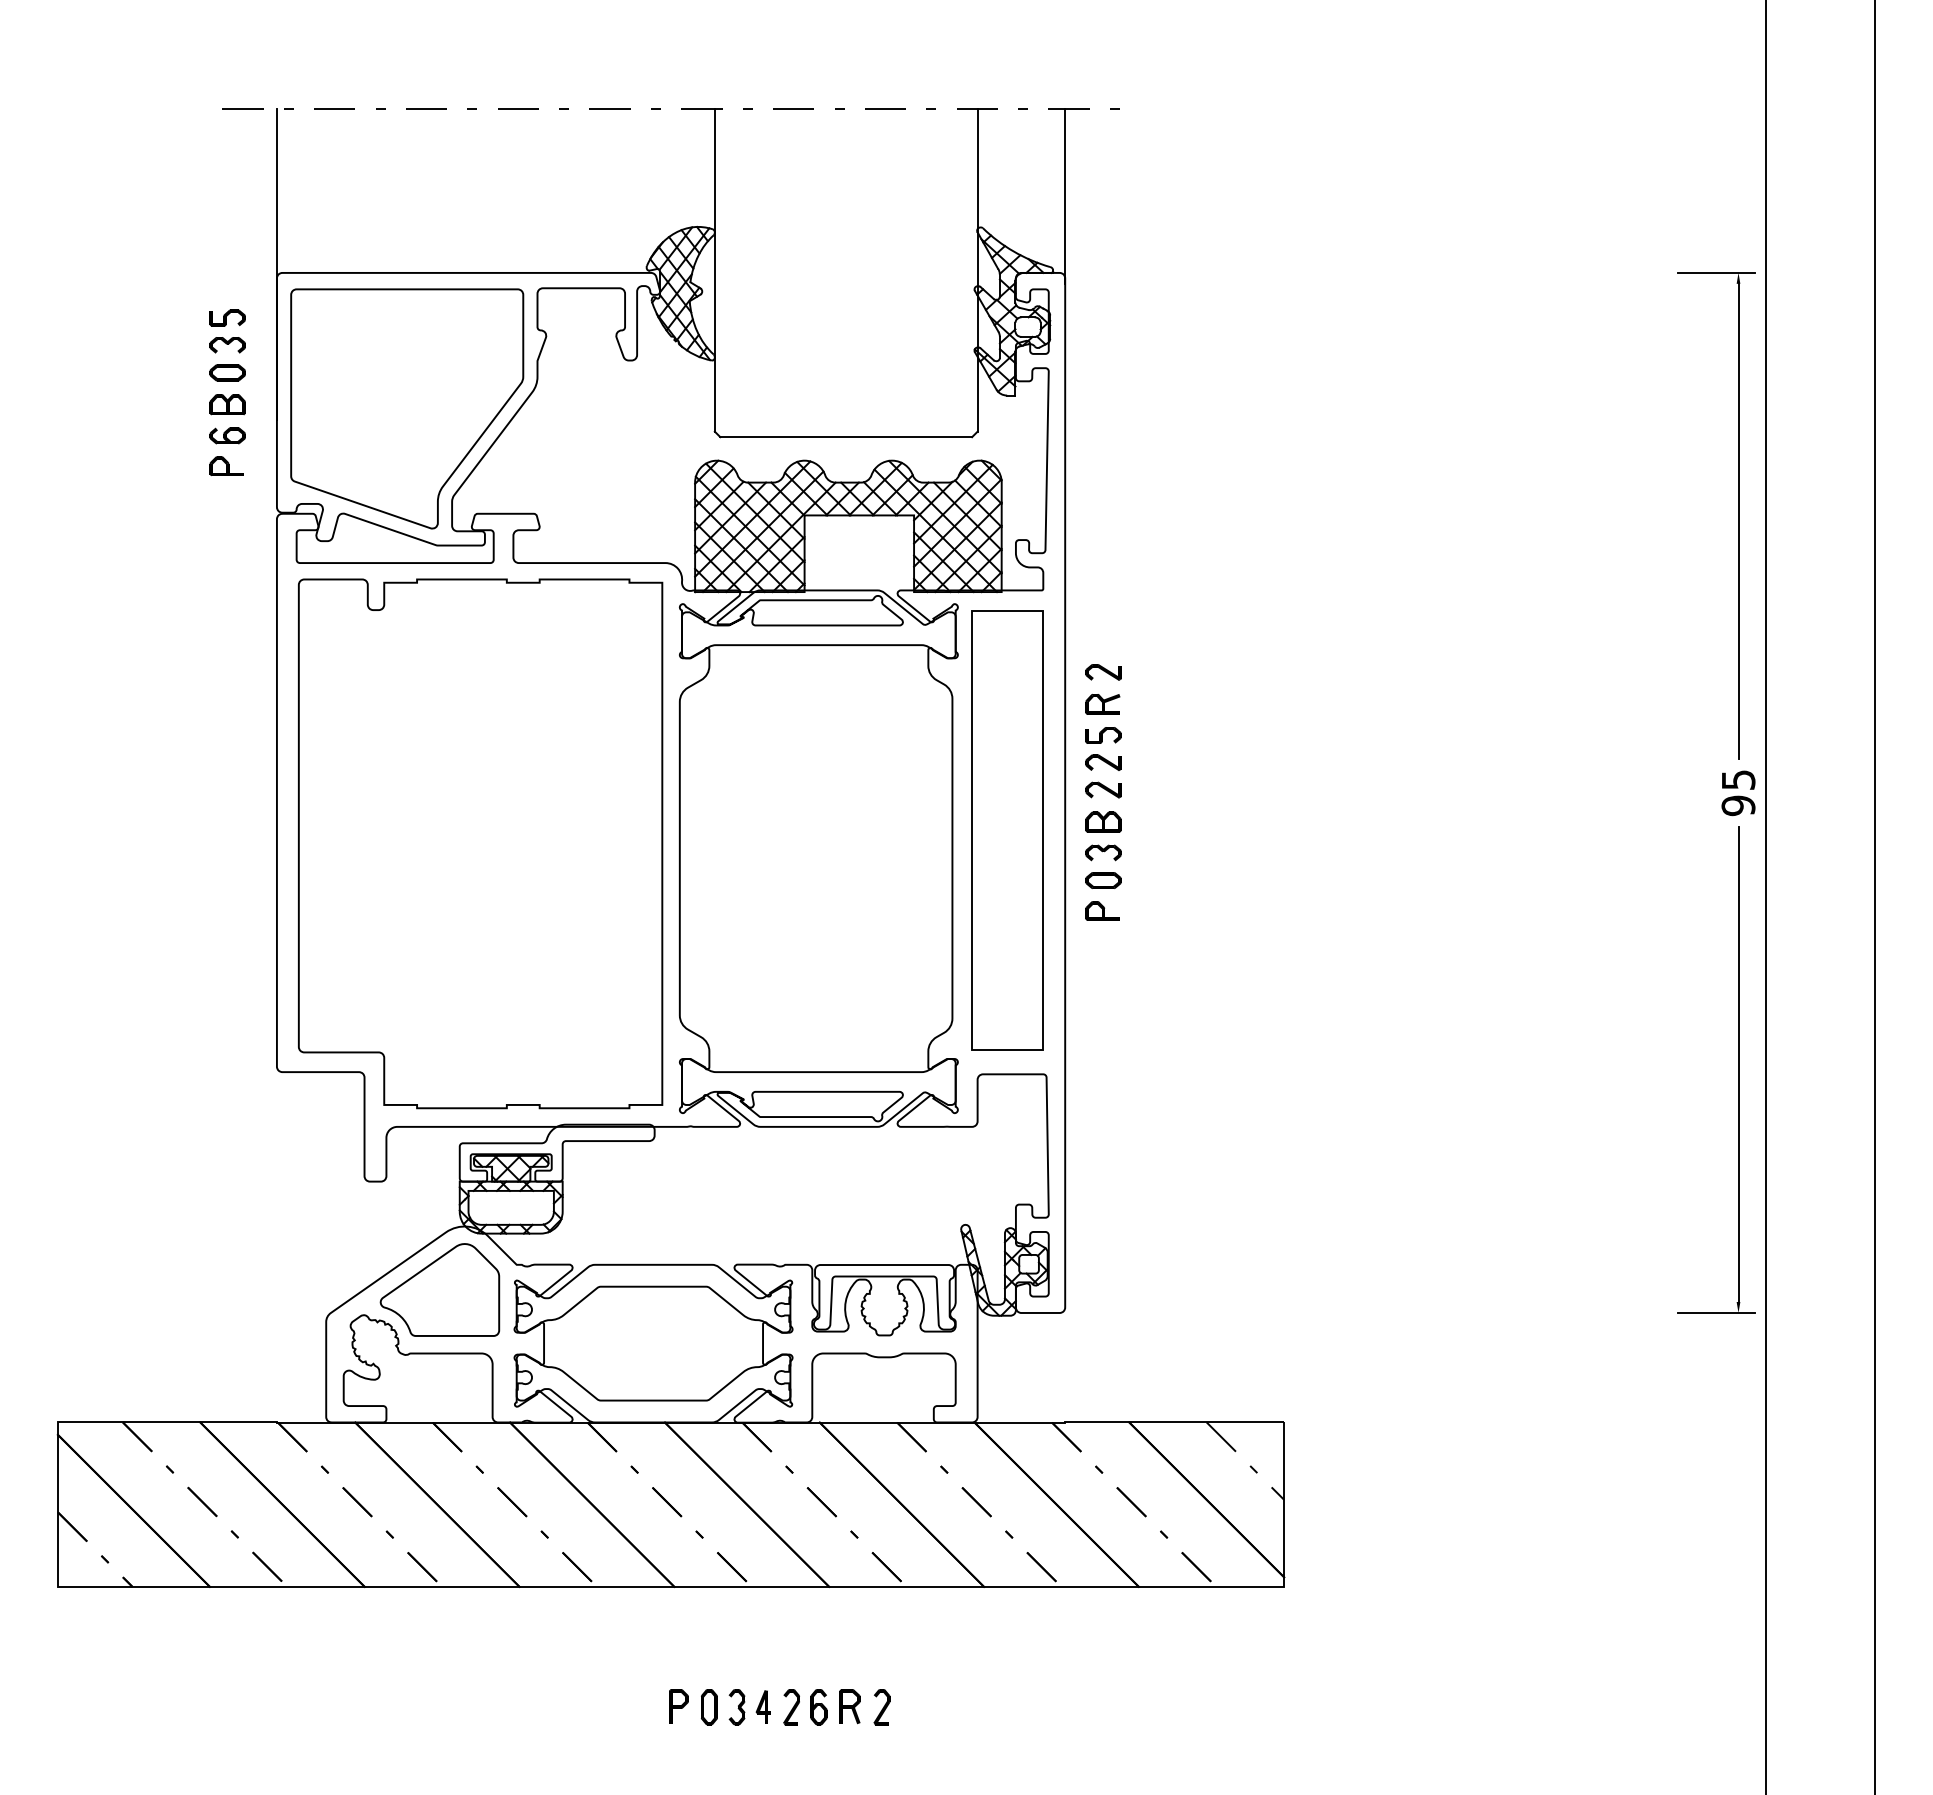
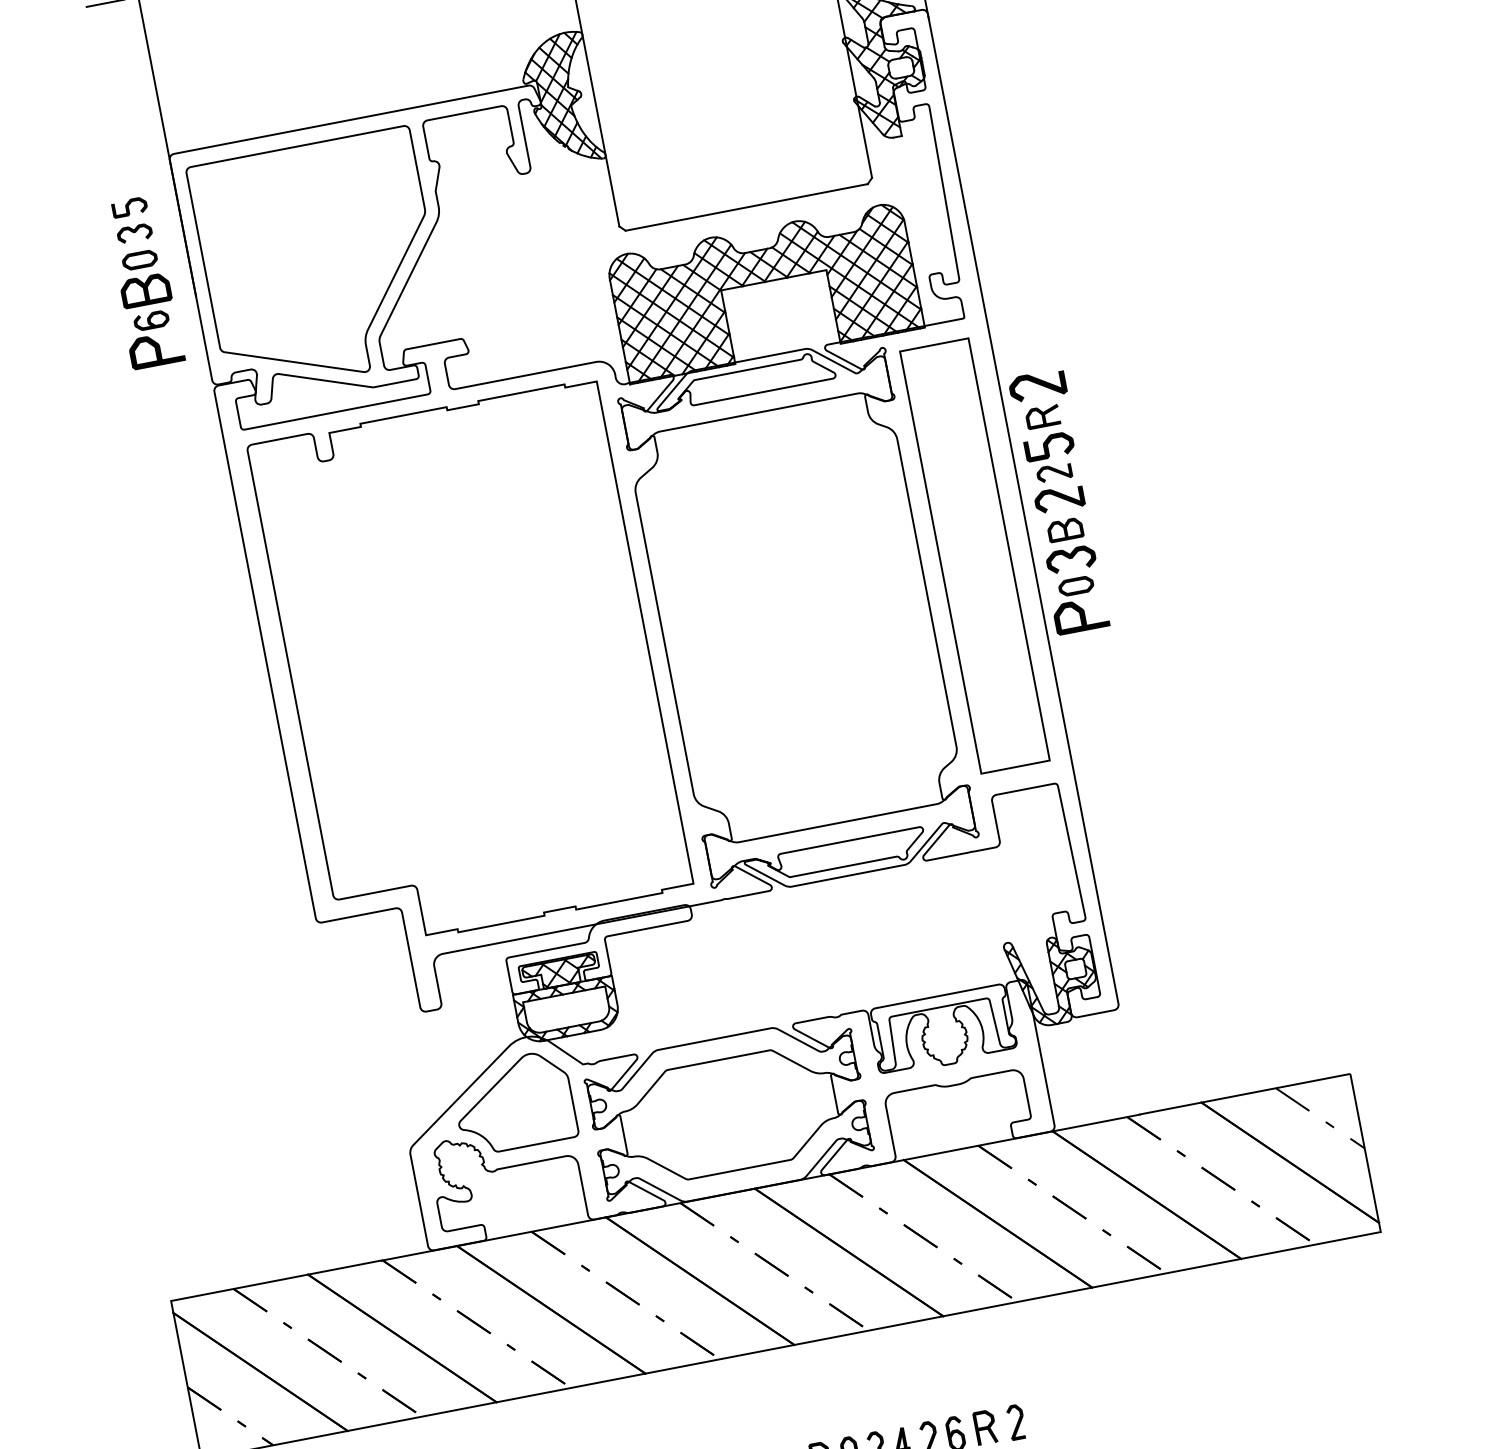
part: (227, 404) -> (145, 290), size x1.4
part: (226, 465) -> (155, 349), size x1.6
part: (1103, 672) -> (1037, 386), size x1.6
part: (1103, 735) -> (1049, 446), size x1.4
part: (1103, 789) -> (1059, 498), size x1.4
part: (1103, 852) -> (1071, 559), size x1.4
part: (1102, 910) -> (1080, 615), size x1.6

